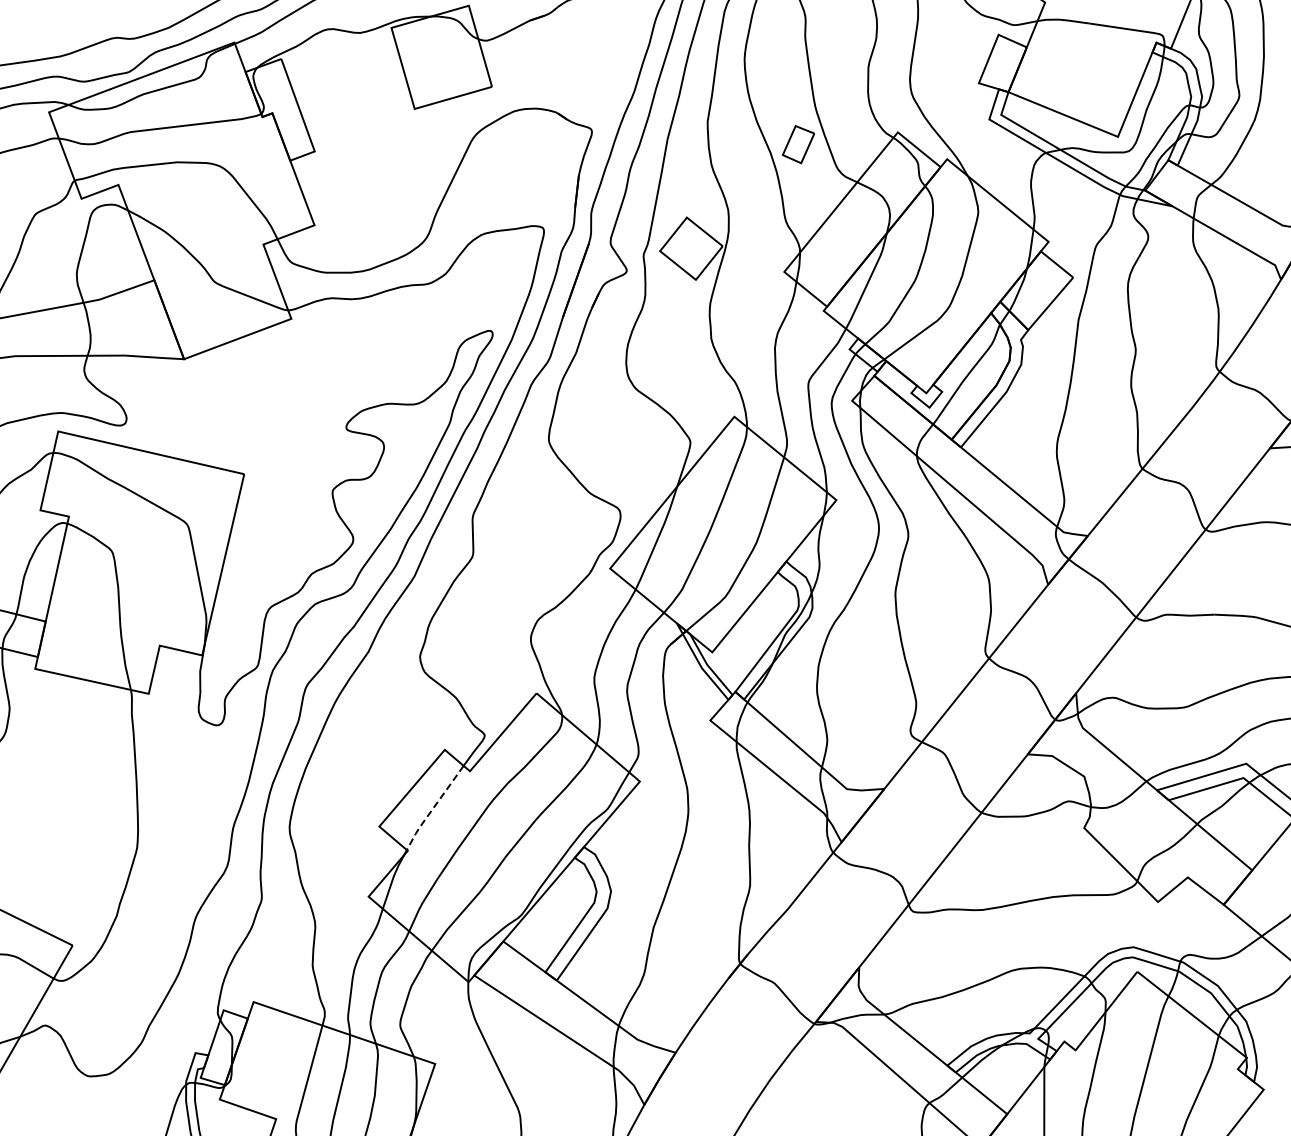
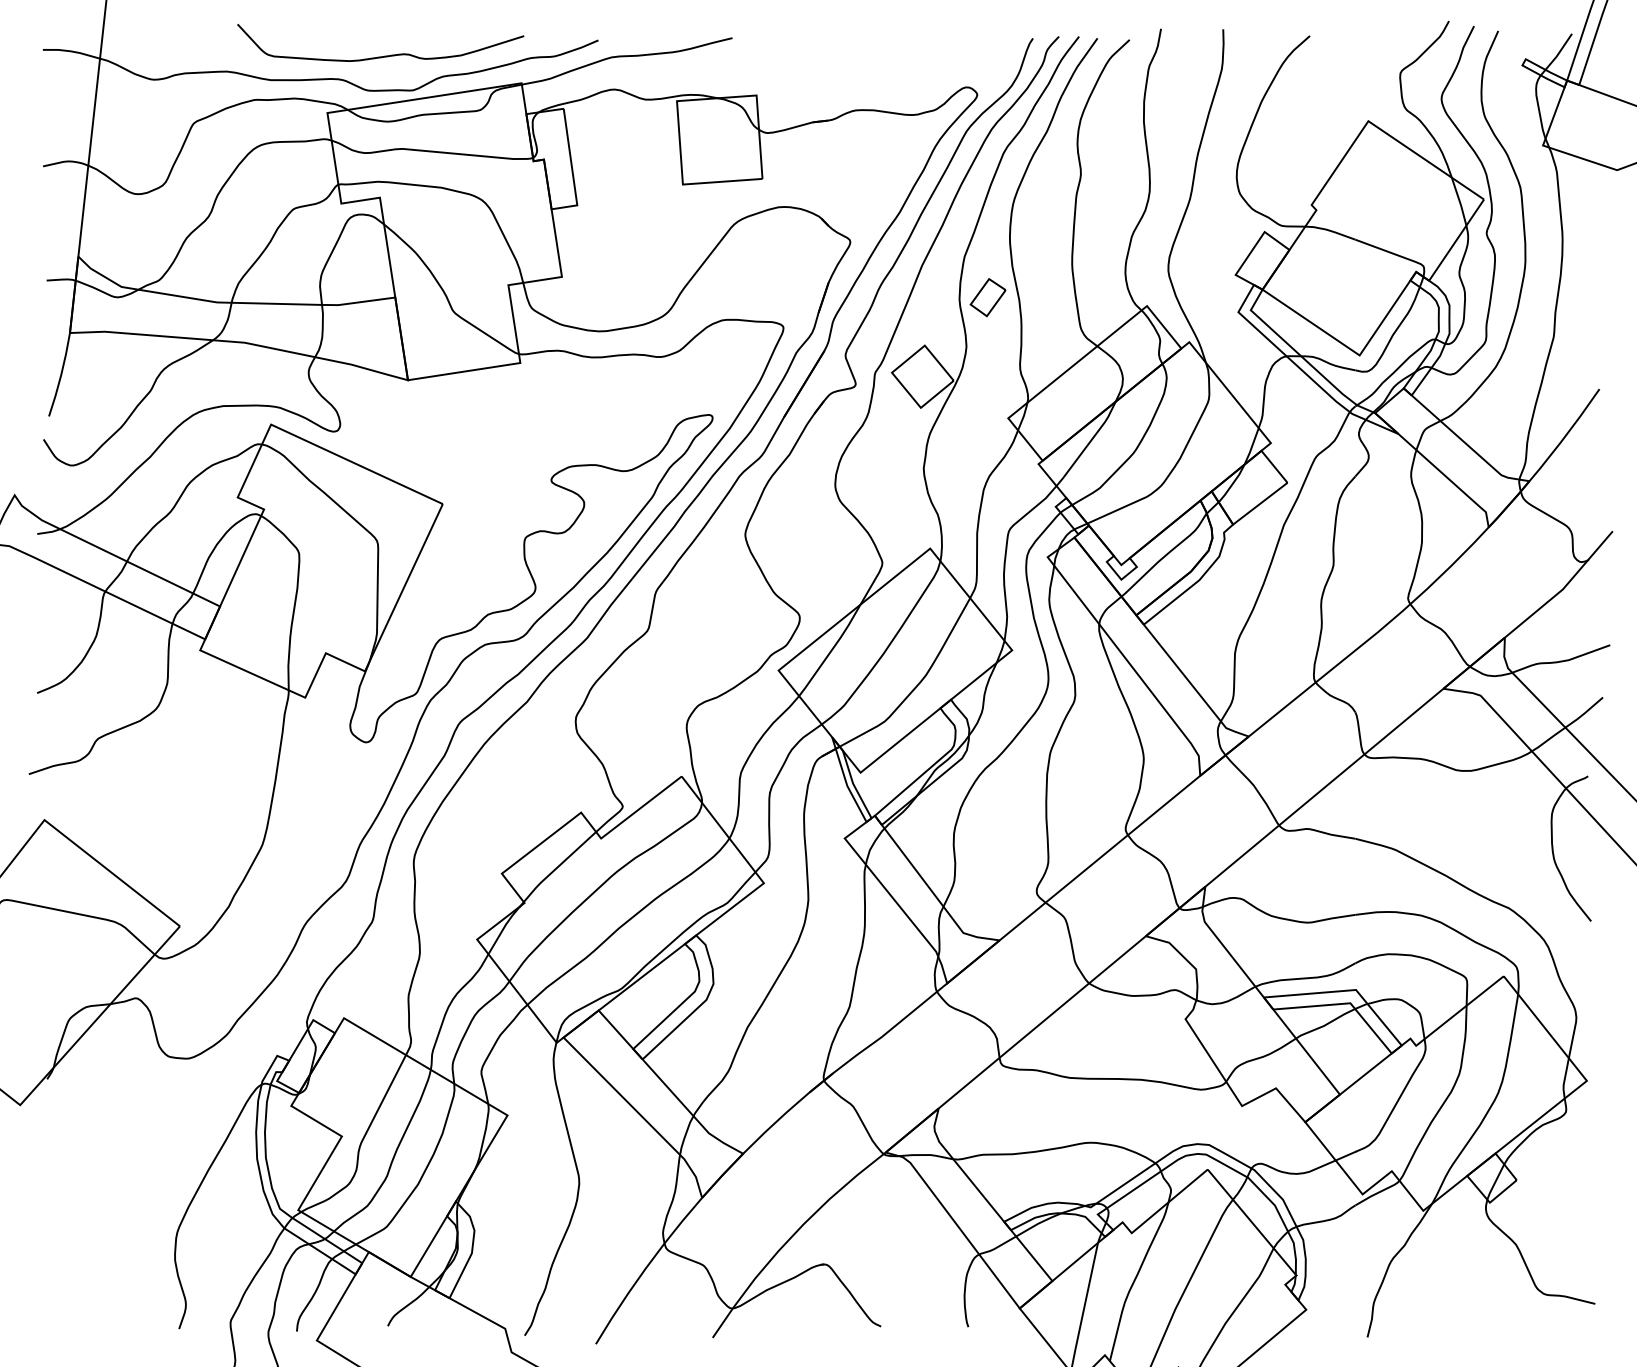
part: (797, 144) -> (987, 297), moved
line: (432, 808) -> (557, 867), dashed -> solid

